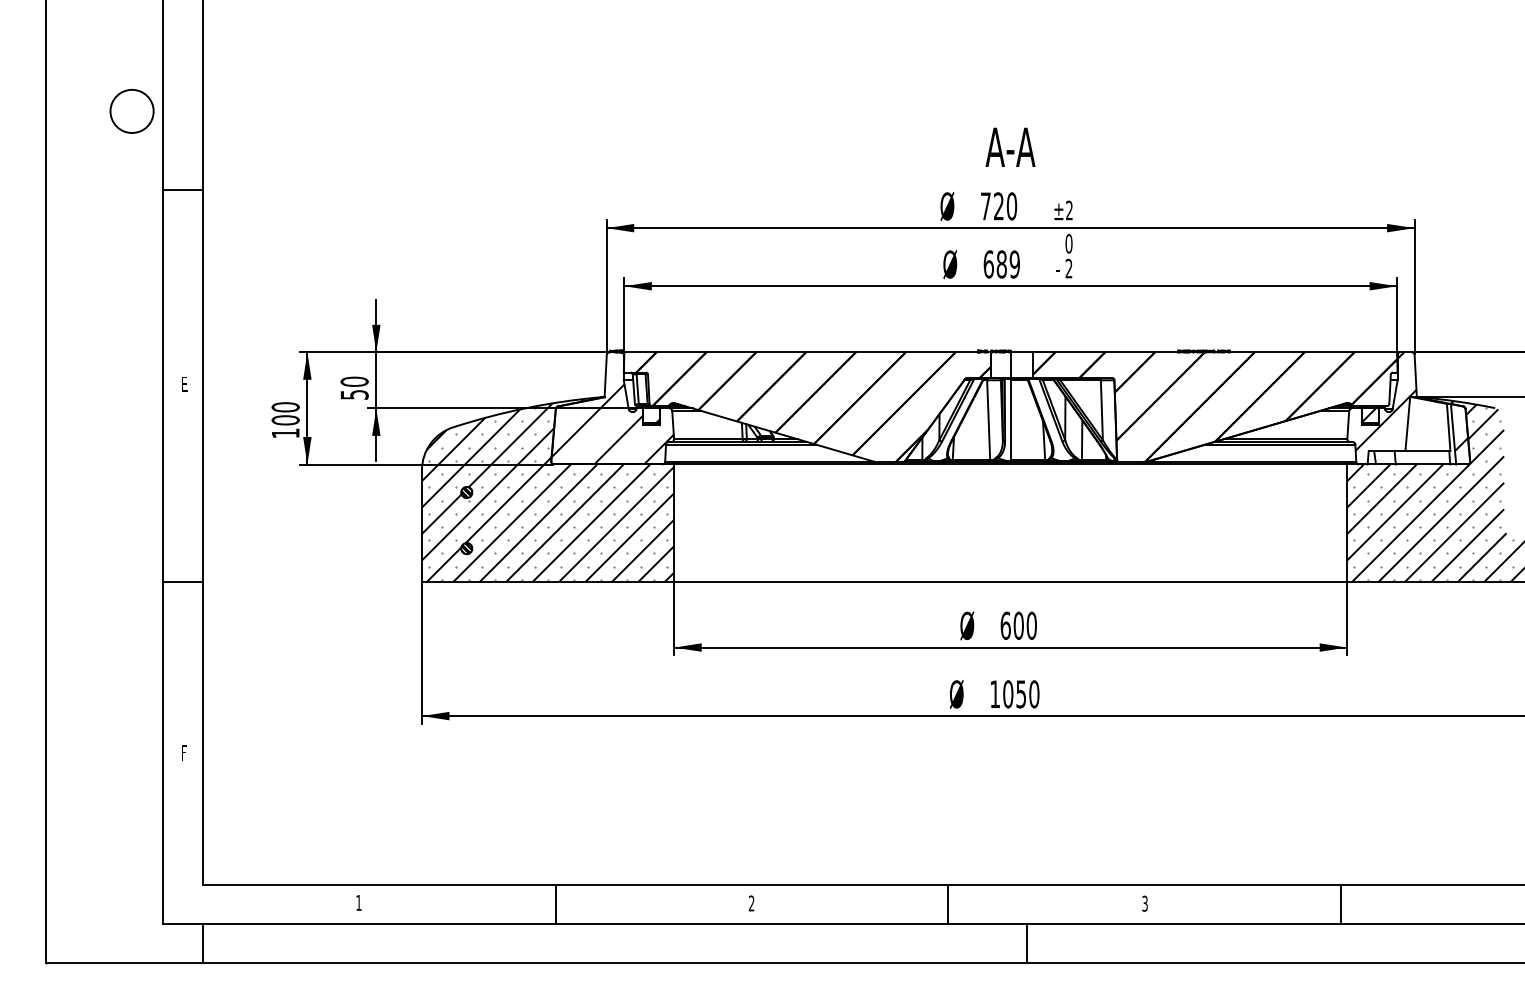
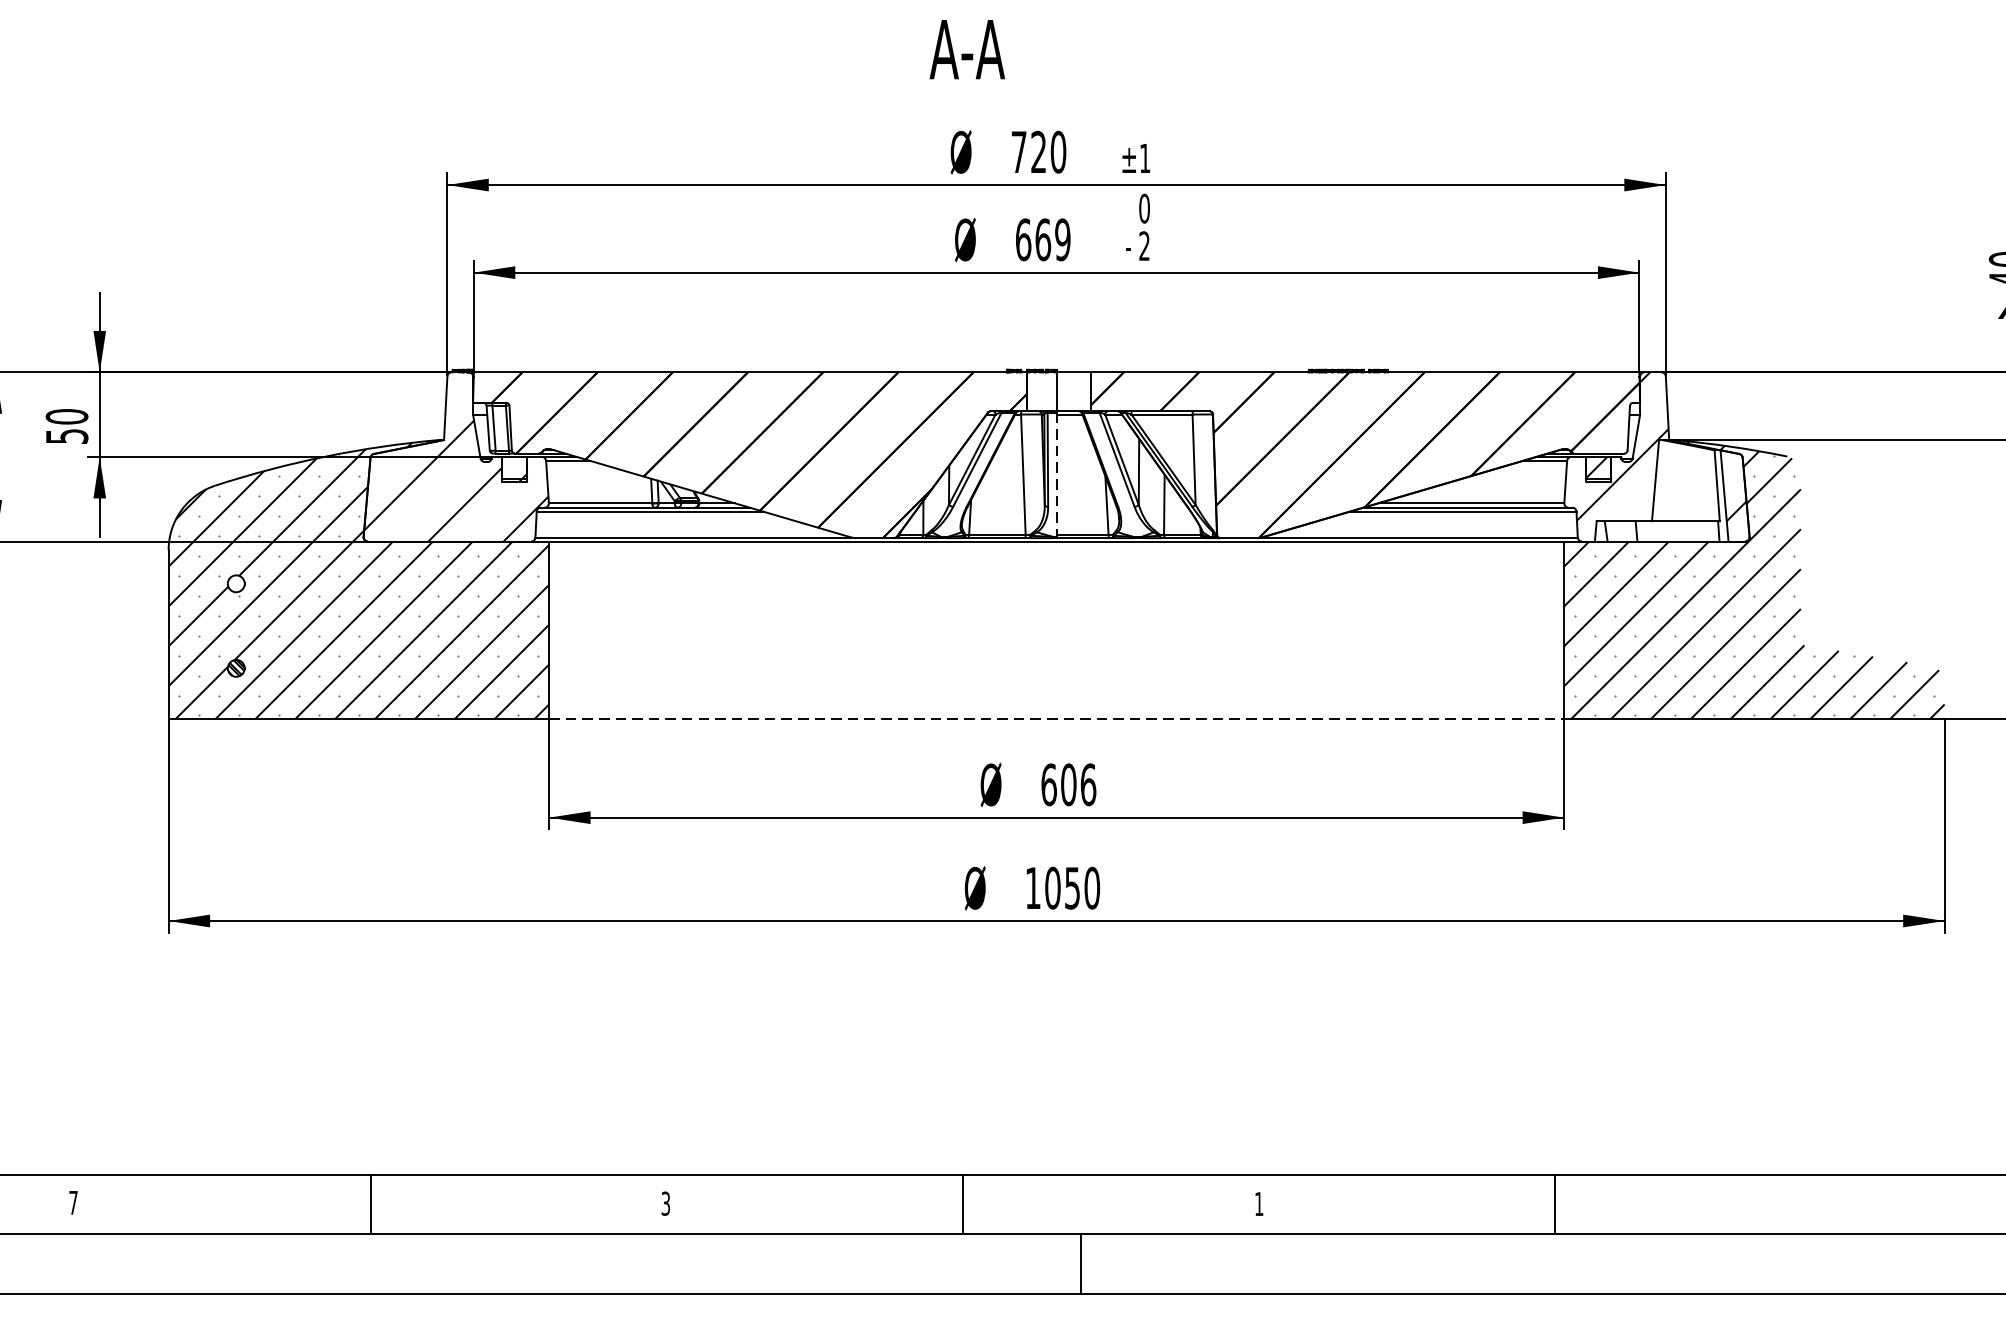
text: (1010, 146) -> (967, 48), moved
text: (1069, 210) -> (1145, 158), ±2 -> ±1
text: (1001, 264) -> (1042, 239), 689 -> 669
line: (1010, 420) -> (1056, 475), solid -> dashed
hatch: (466, 492) -> (235, 583), removed
line: (1011, 582) -> (1057, 719), solid -> dashed
text: (1031, 625) -> (1087, 784), 600 -> 606
text: (358, 902) -> (72, 1202), 1 -> 7
text: (751, 903) -> (665, 1203), 2 -> 3
text: (1144, 903) -> (1258, 1203), 3 -> 1

